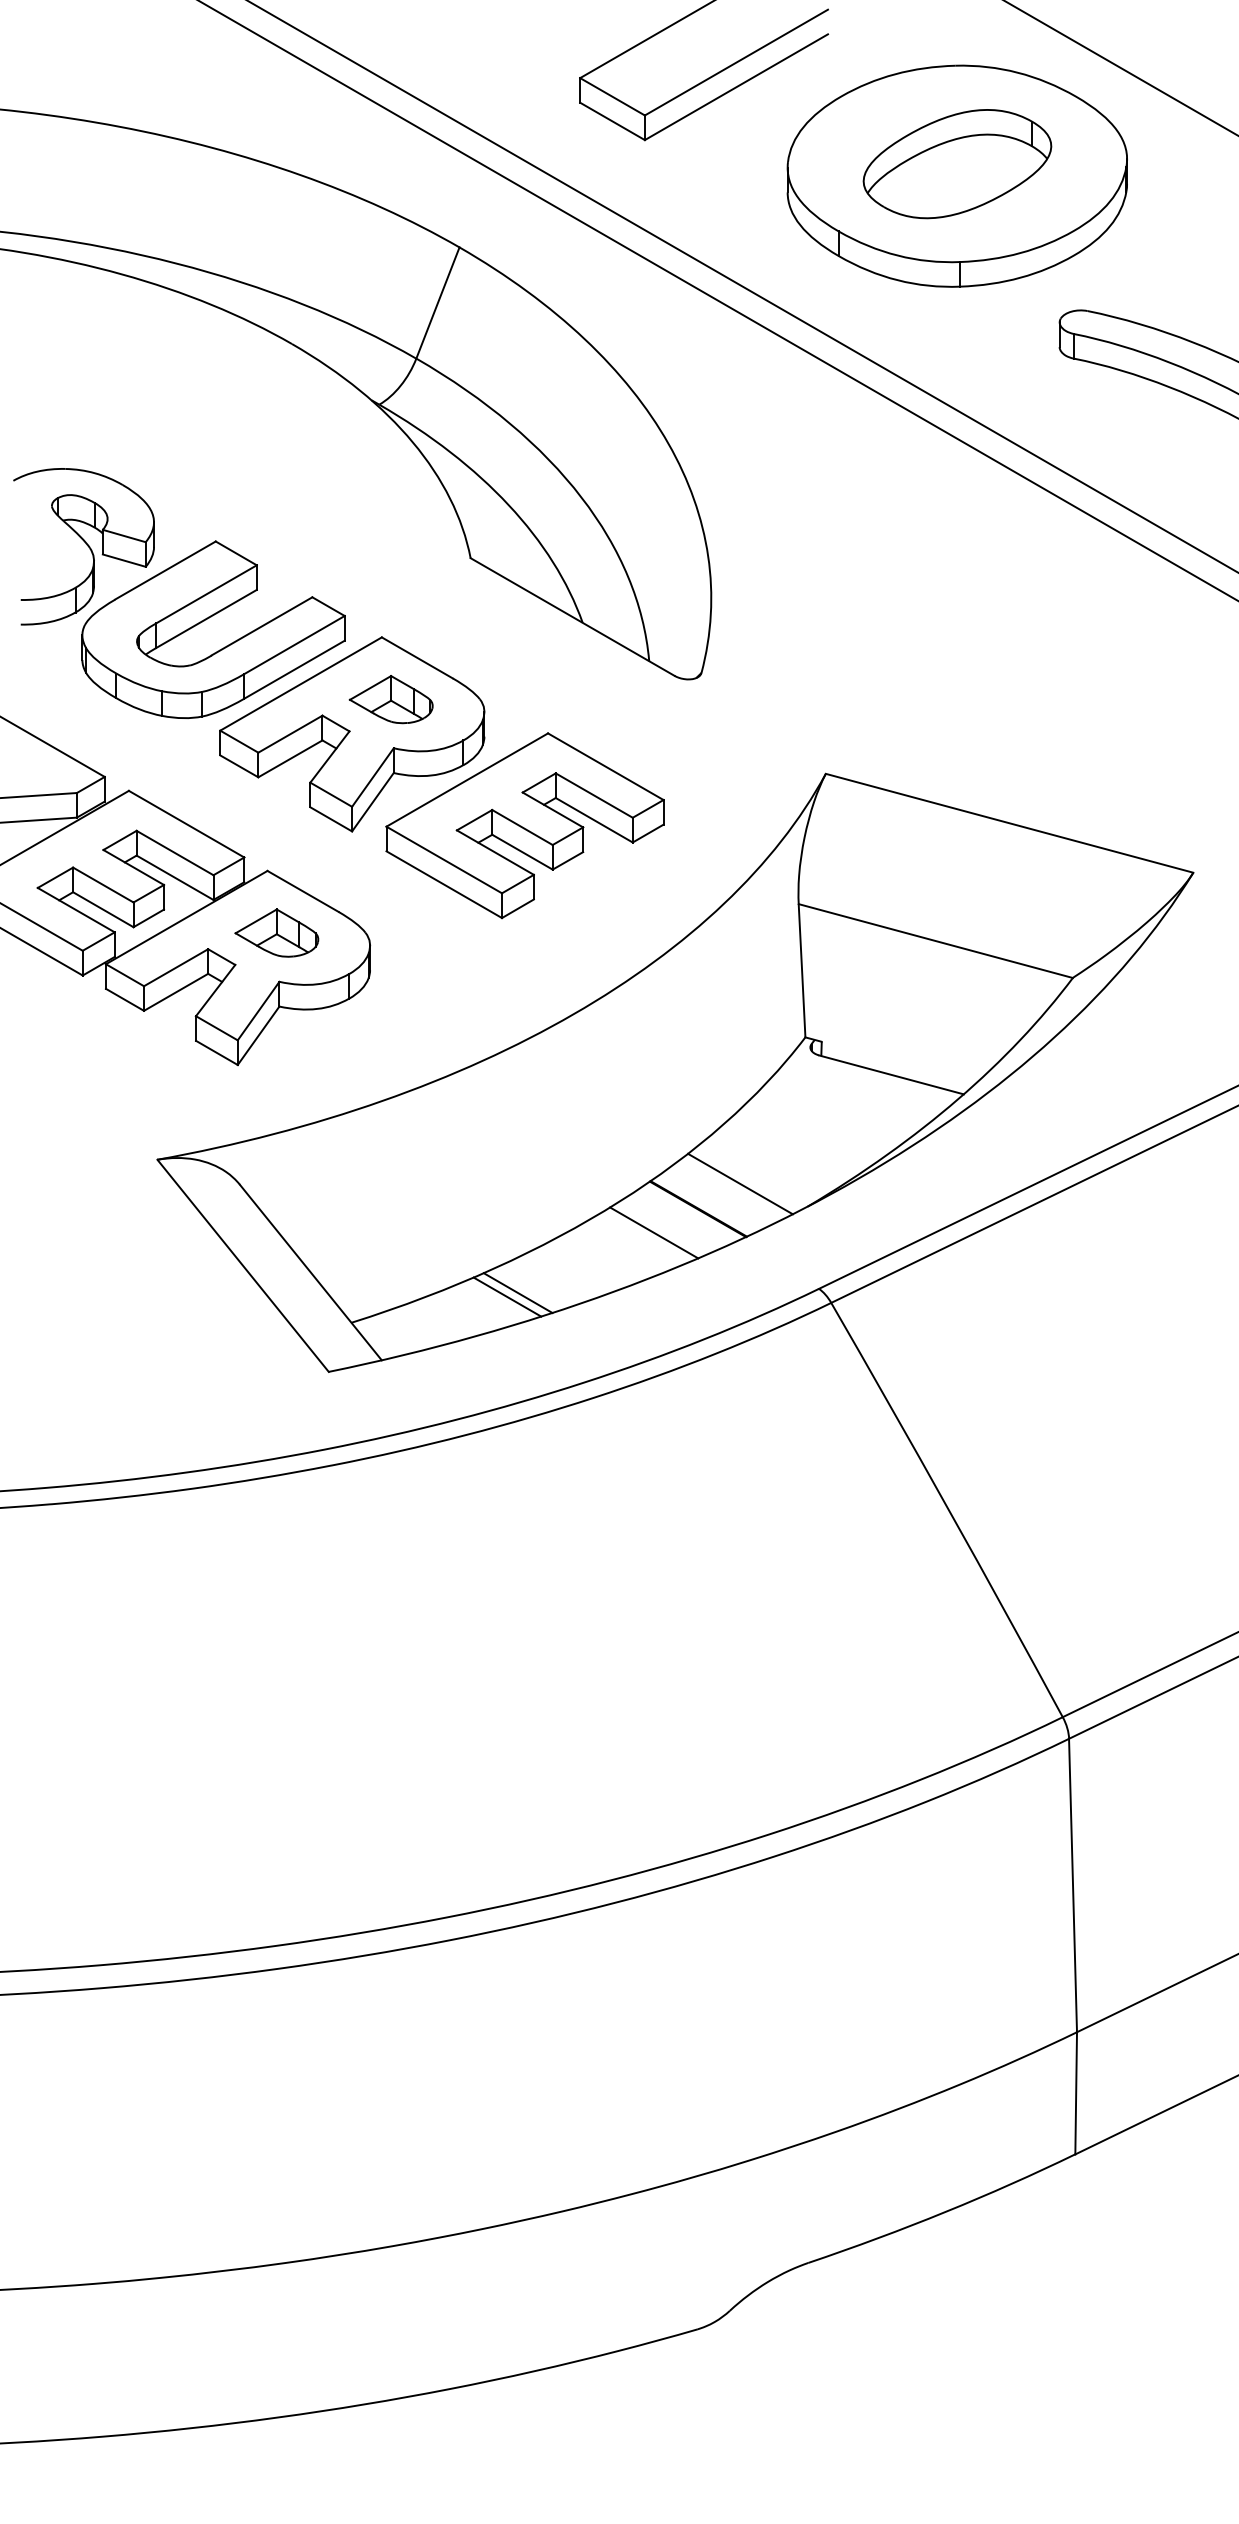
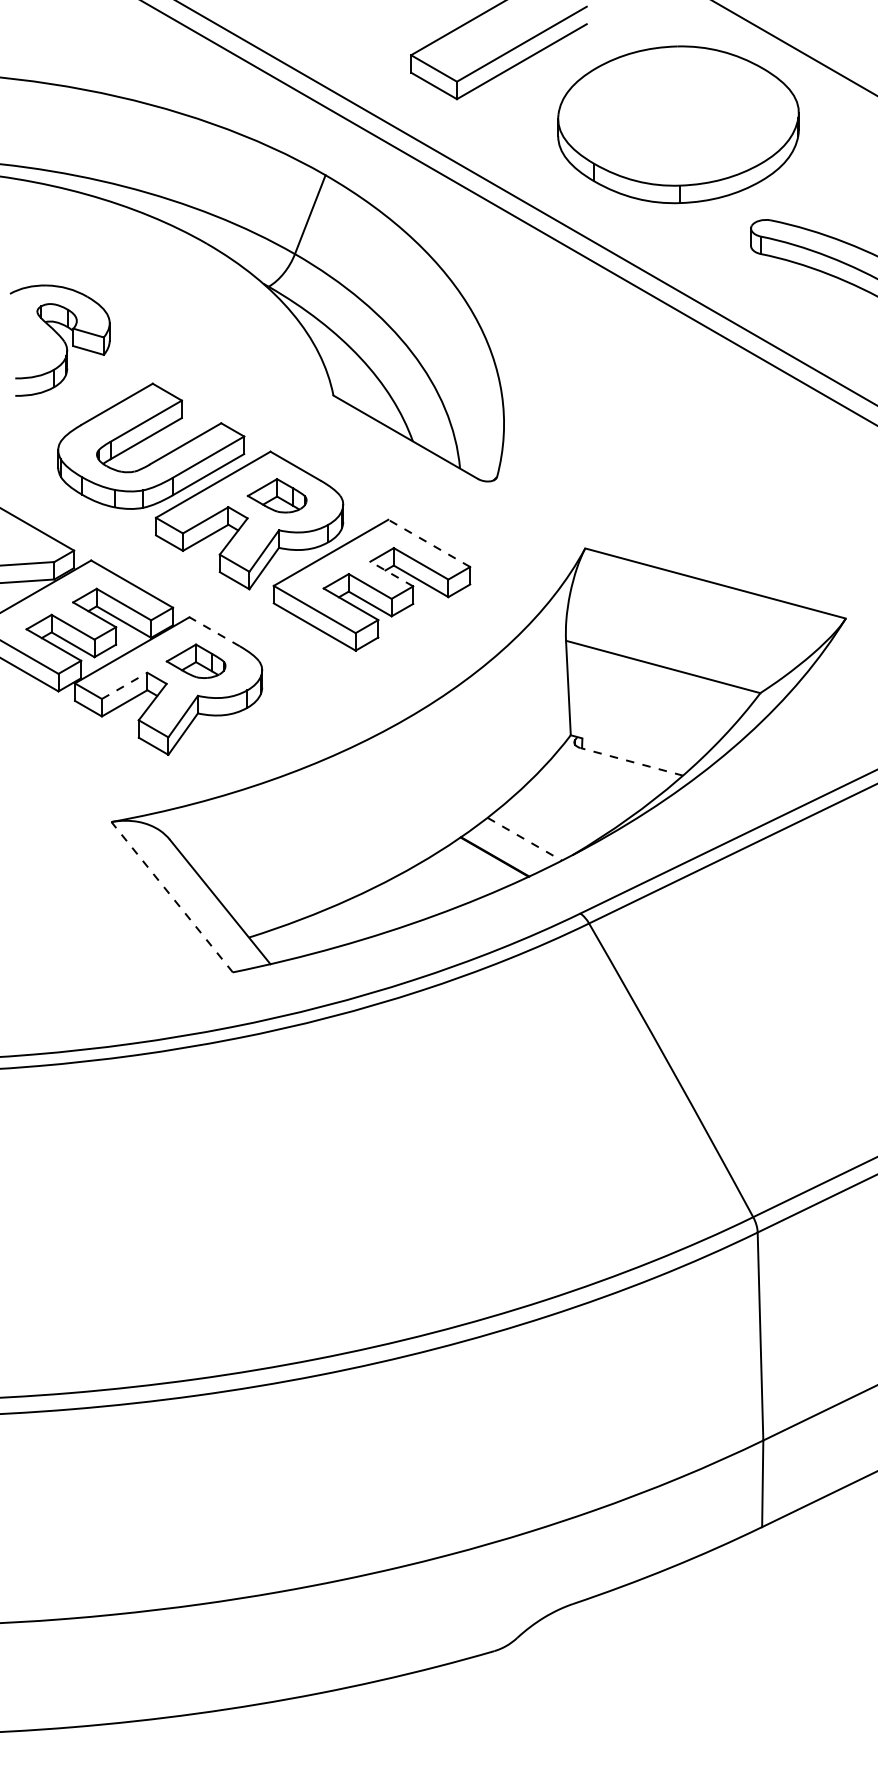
part: (957, 164) -> (678, 116), removed
part: (83, 546) -> (59, 340), moved
line: (605, 766) -> (429, 543), solid -> dashed
line: (552, 809) -> (391, 573), solid -> dashed
line: (303, 891) -> (214, 631), solid -> dashed
line: (176, 967) -> (124, 685), solid -> dashed
line: (891, 1074) -> (631, 761), solid -> dashed
line: (740, 1184) -> (524, 839), solid -> dashed
line: (654, 1232) -> (463, 873), removed
line: (242, 1265) -> (171, 896), solid -> dashed
line: (517, 1293) -> (366, 916), removed
line: (507, 1296) -> (359, 918), removed

